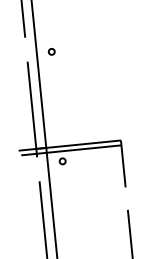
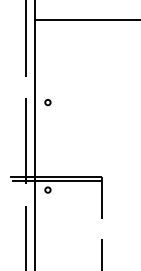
circle: (51, 51) -> (47, 102), moved

